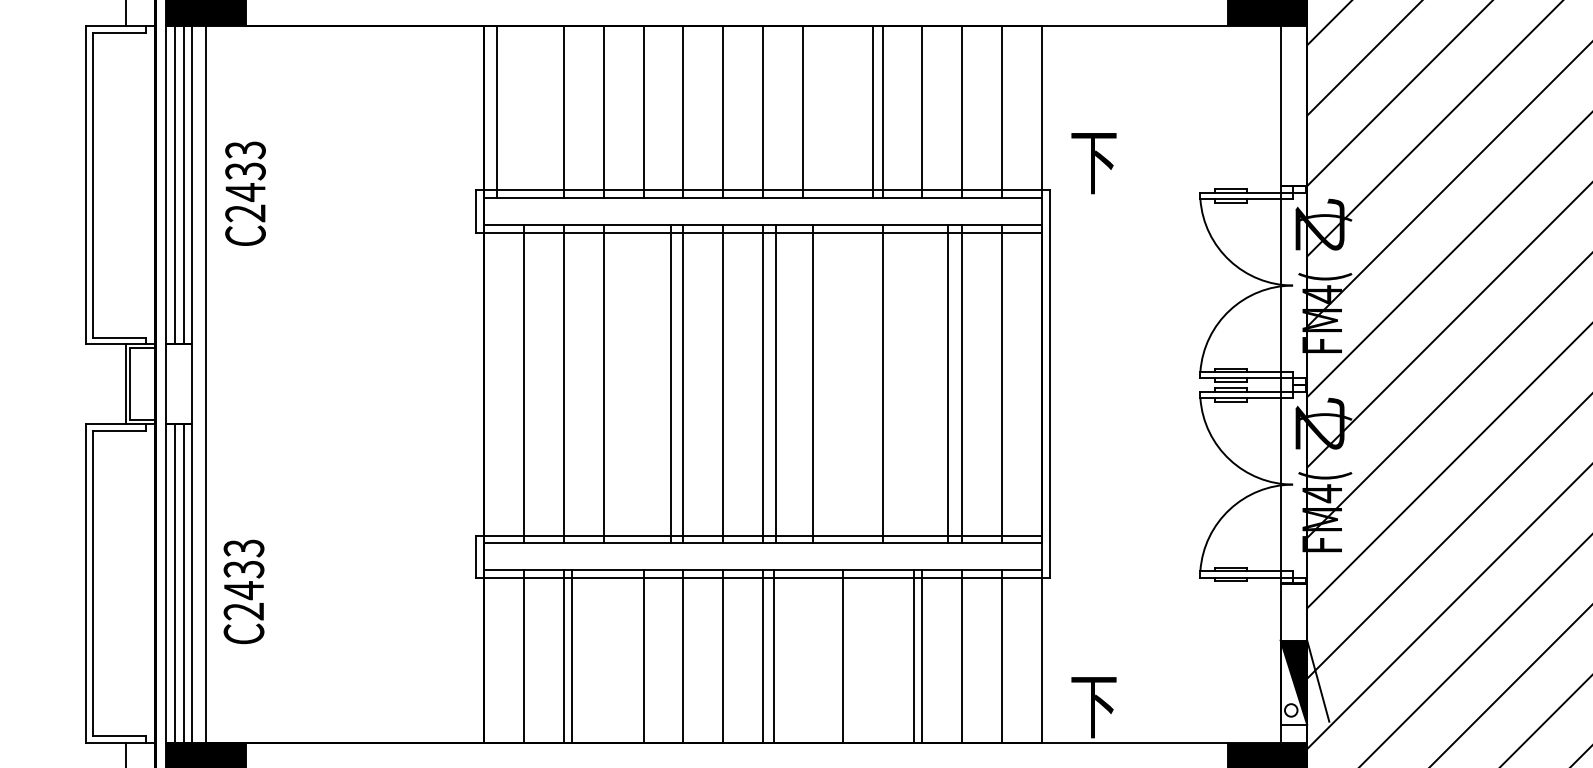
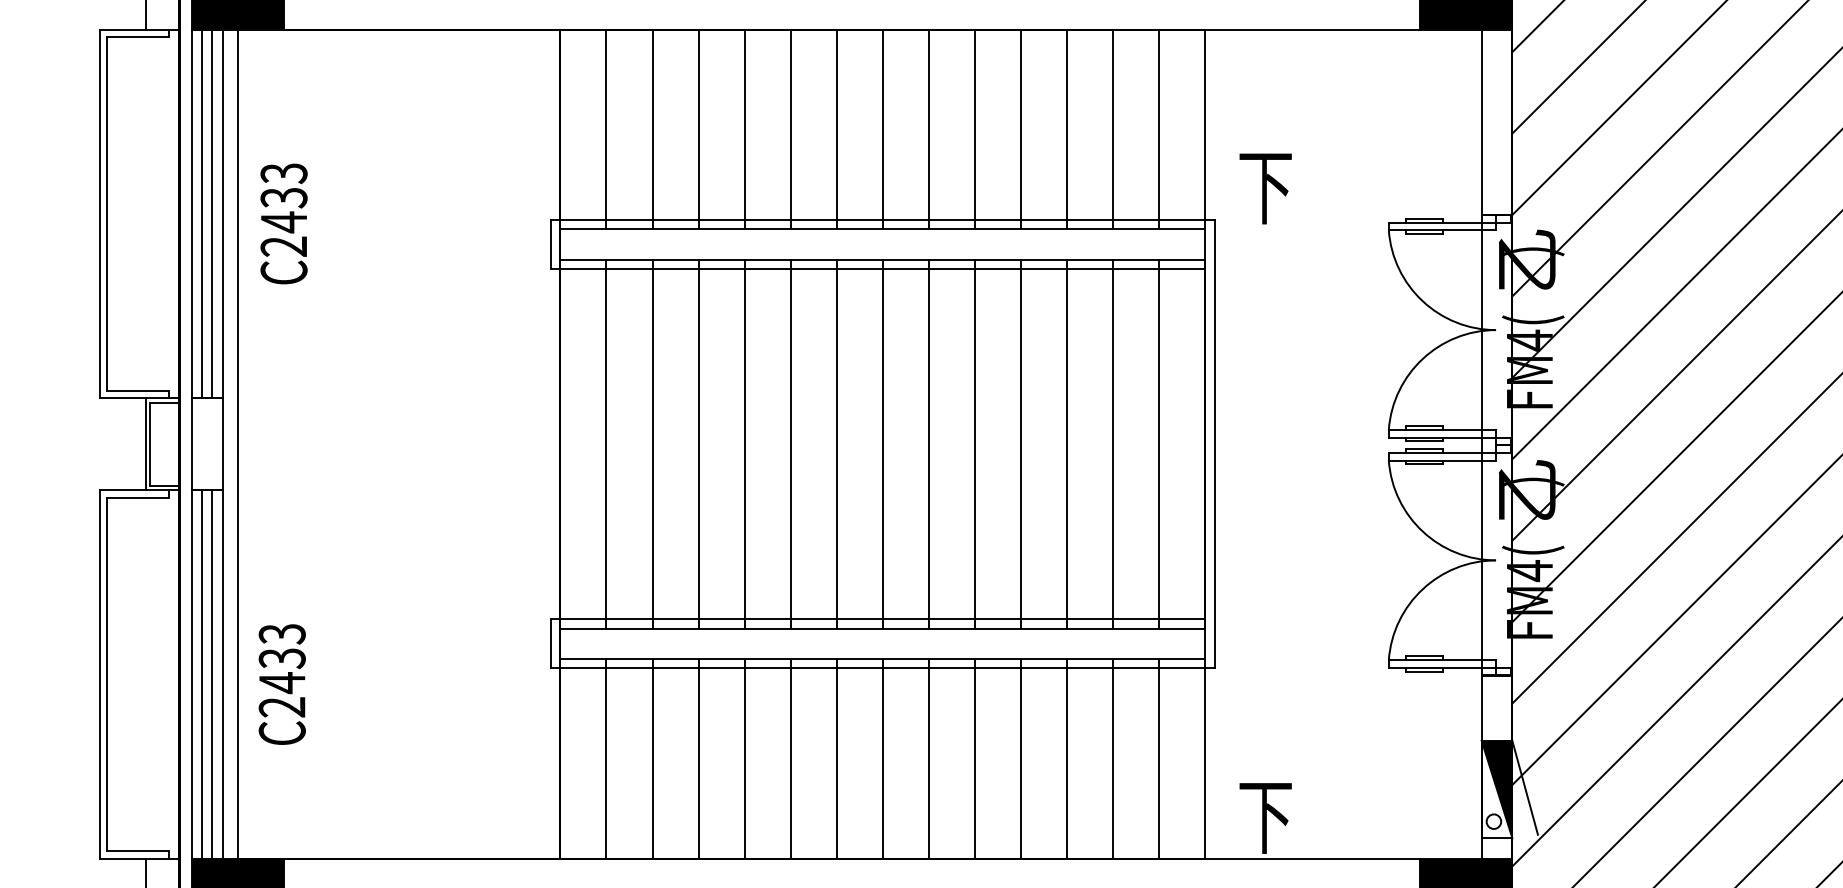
line: (497, 112) -> (606, 129), moved
line: (872, 112) -> (974, 129), moved
line: (671, 384) -> (744, 444), moved
line: (775, 384) -> (928, 444), moved
line: (812, 384) -> (974, 444), moved
line: (948, 384) -> (1067, 444), moved
line: (571, 655) -> (698, 758), moved
line: (773, 655) -> (928, 758), moved
line: (914, 655) -> (1021, 758), moved

